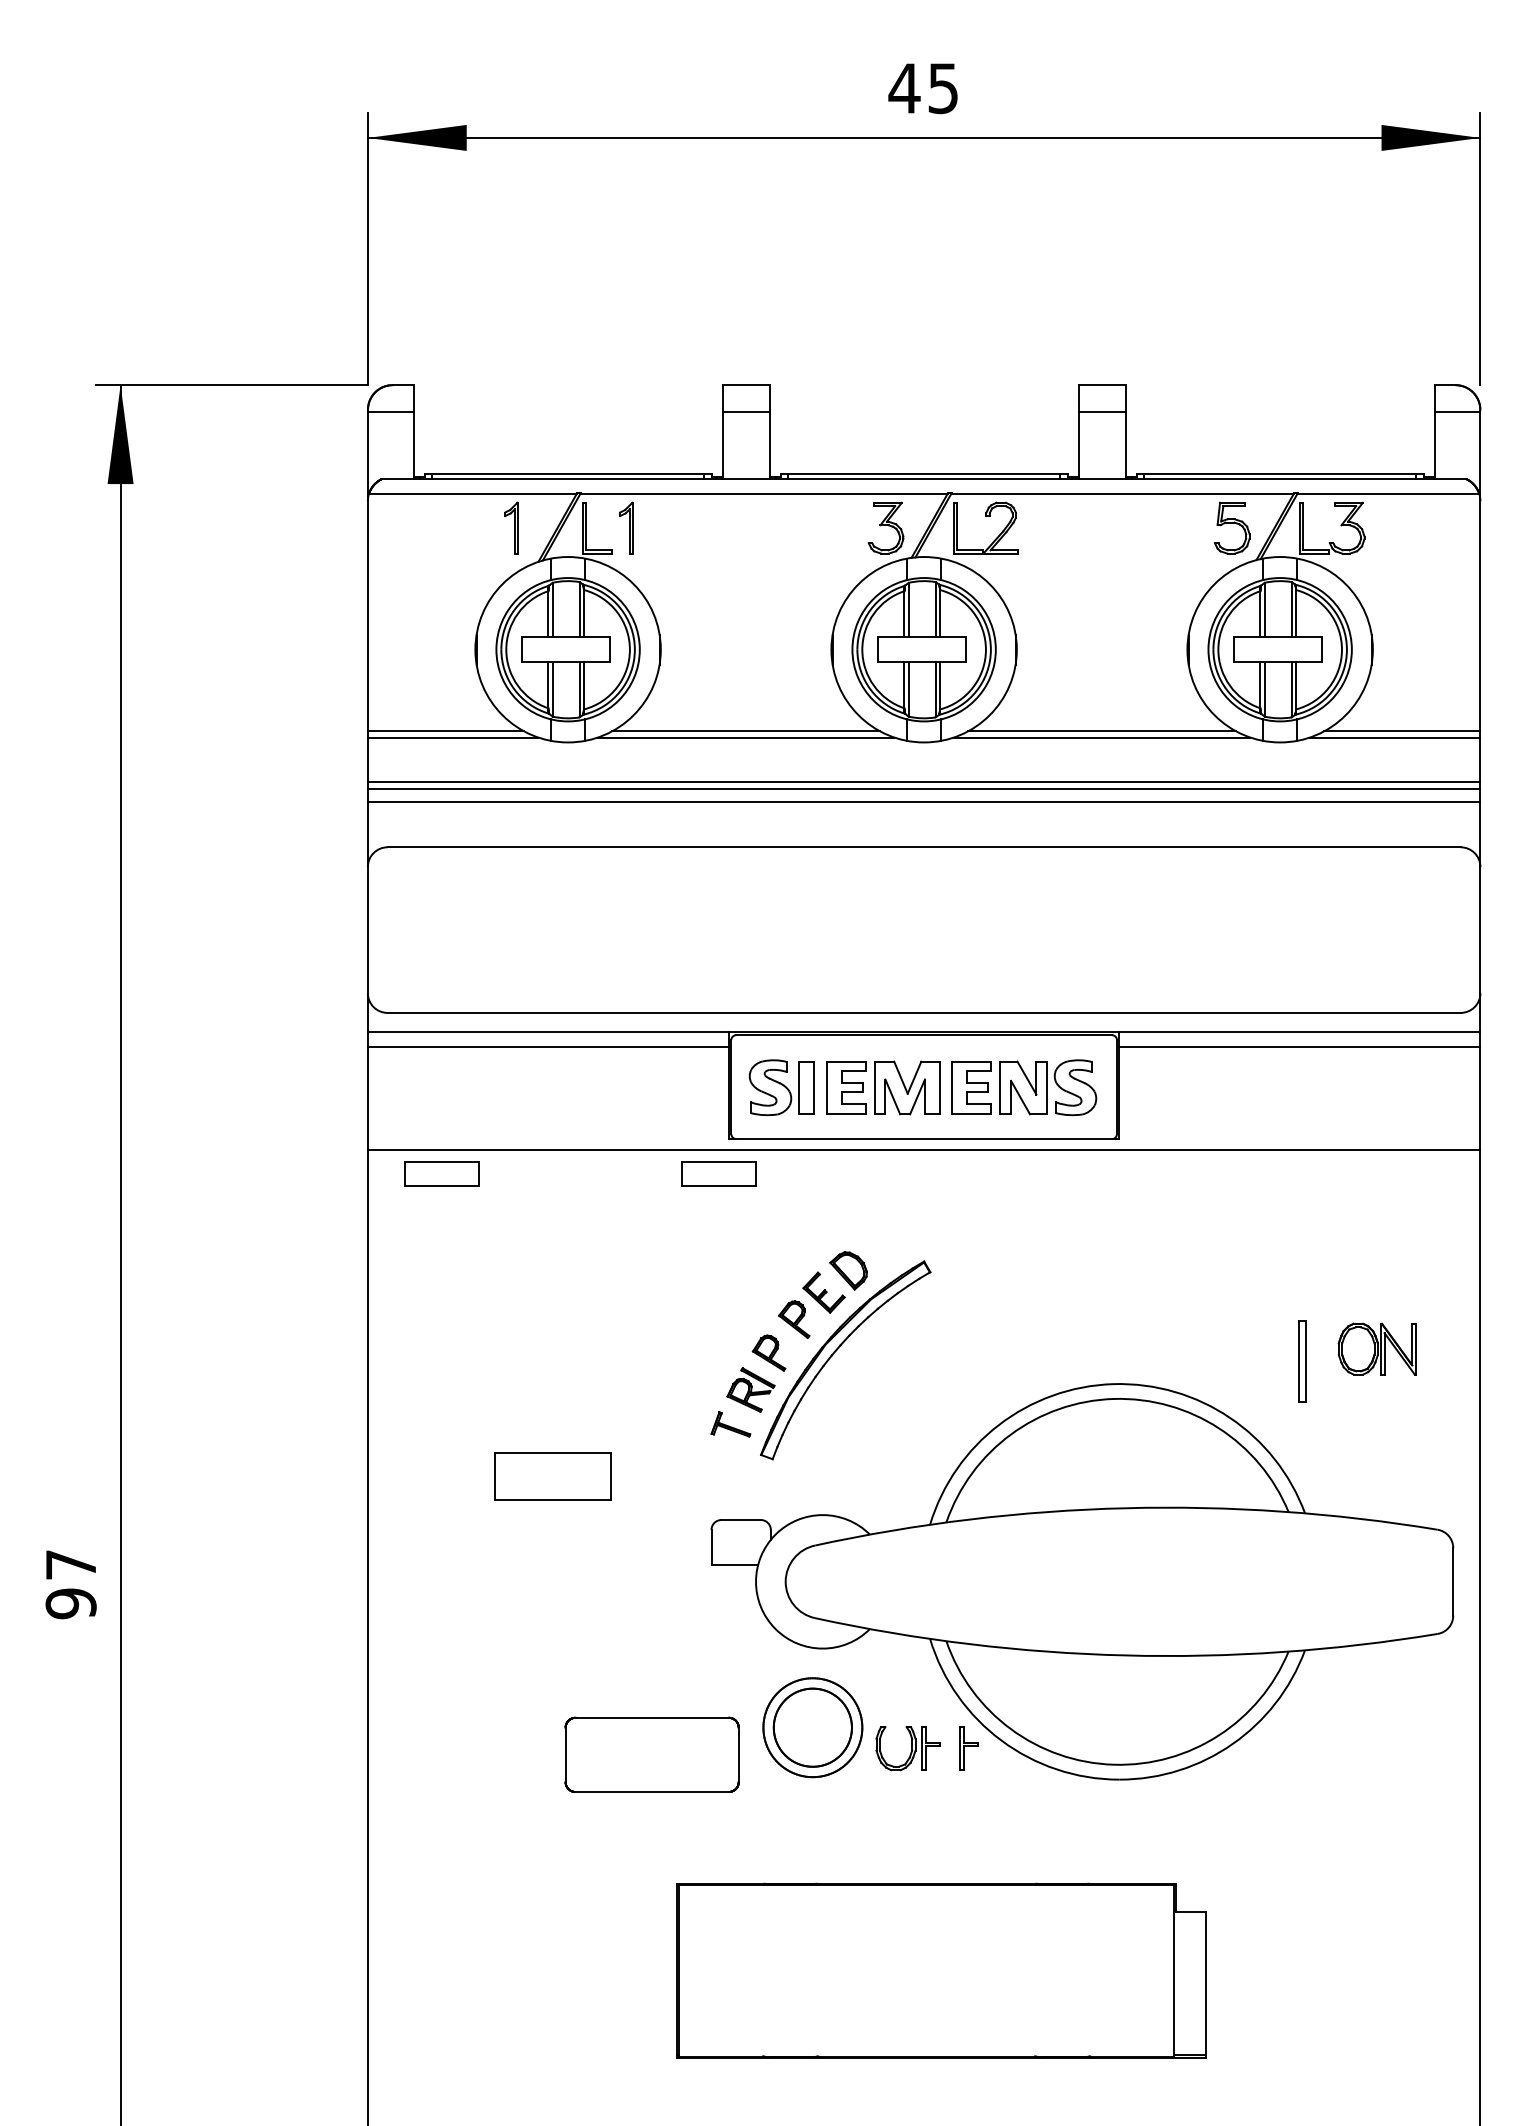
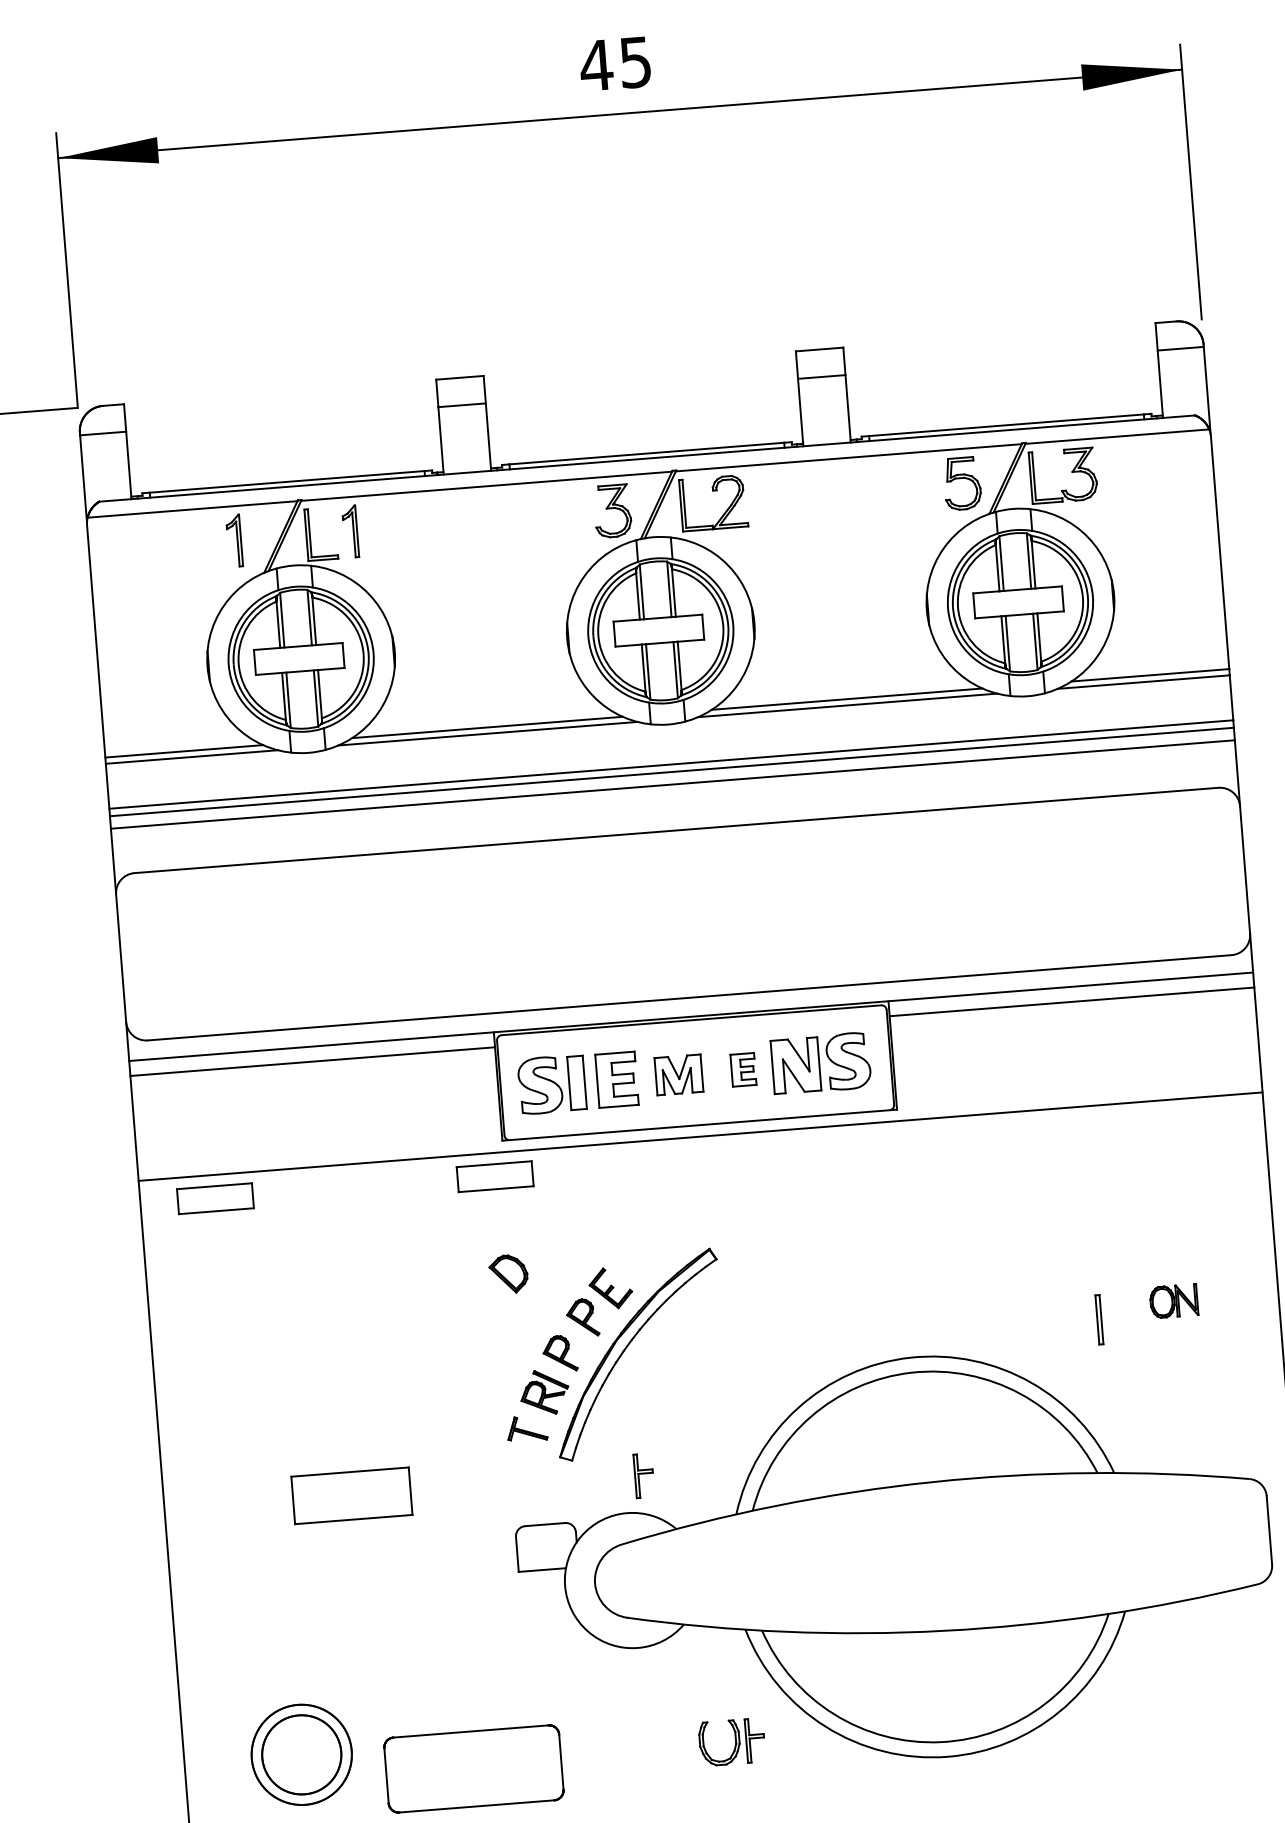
part: (907, 1087) -> (678, 1074), size x0.7
part: (971, 1087) -> (743, 1069), size x0.6
part: (848, 1270) -> (508, 1273), moved
part: (1376, 1348) -> (1173, 1300), size x0.6
part: (1302, 1361) -> (1099, 1319), size x0.6
part: (812, 1727) -> (301, 1754), moved
part: (968, 1748) -> (643, 1475), moved

